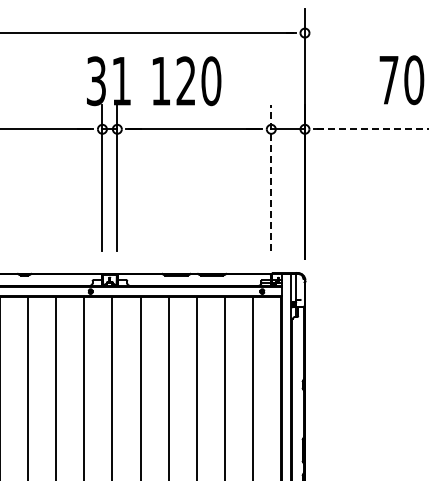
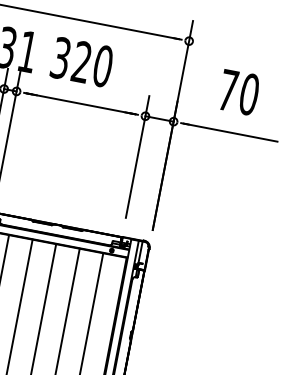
text: (401, 80) -> (238, 92), moved
text: (160, 81) -> (60, 58), 120 -> 320
line: (373, 129) -> (230, 132), dashed -> solid
line: (271, 178) -> (137, 157), dashed -> solid

